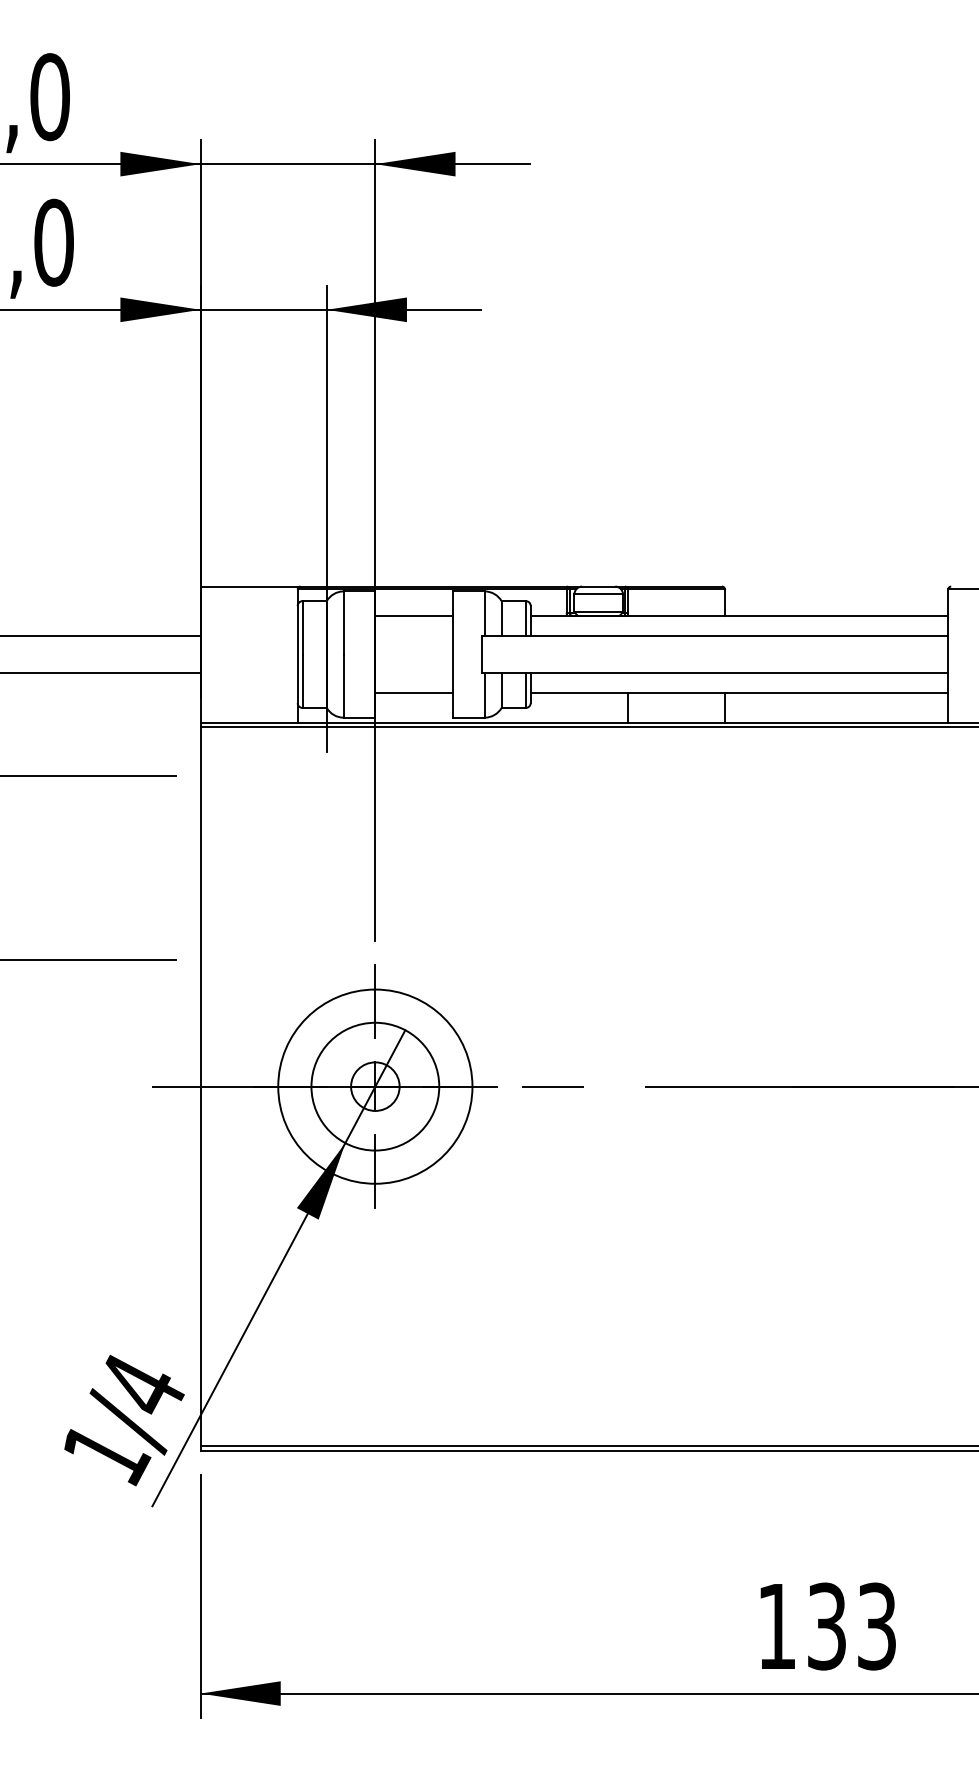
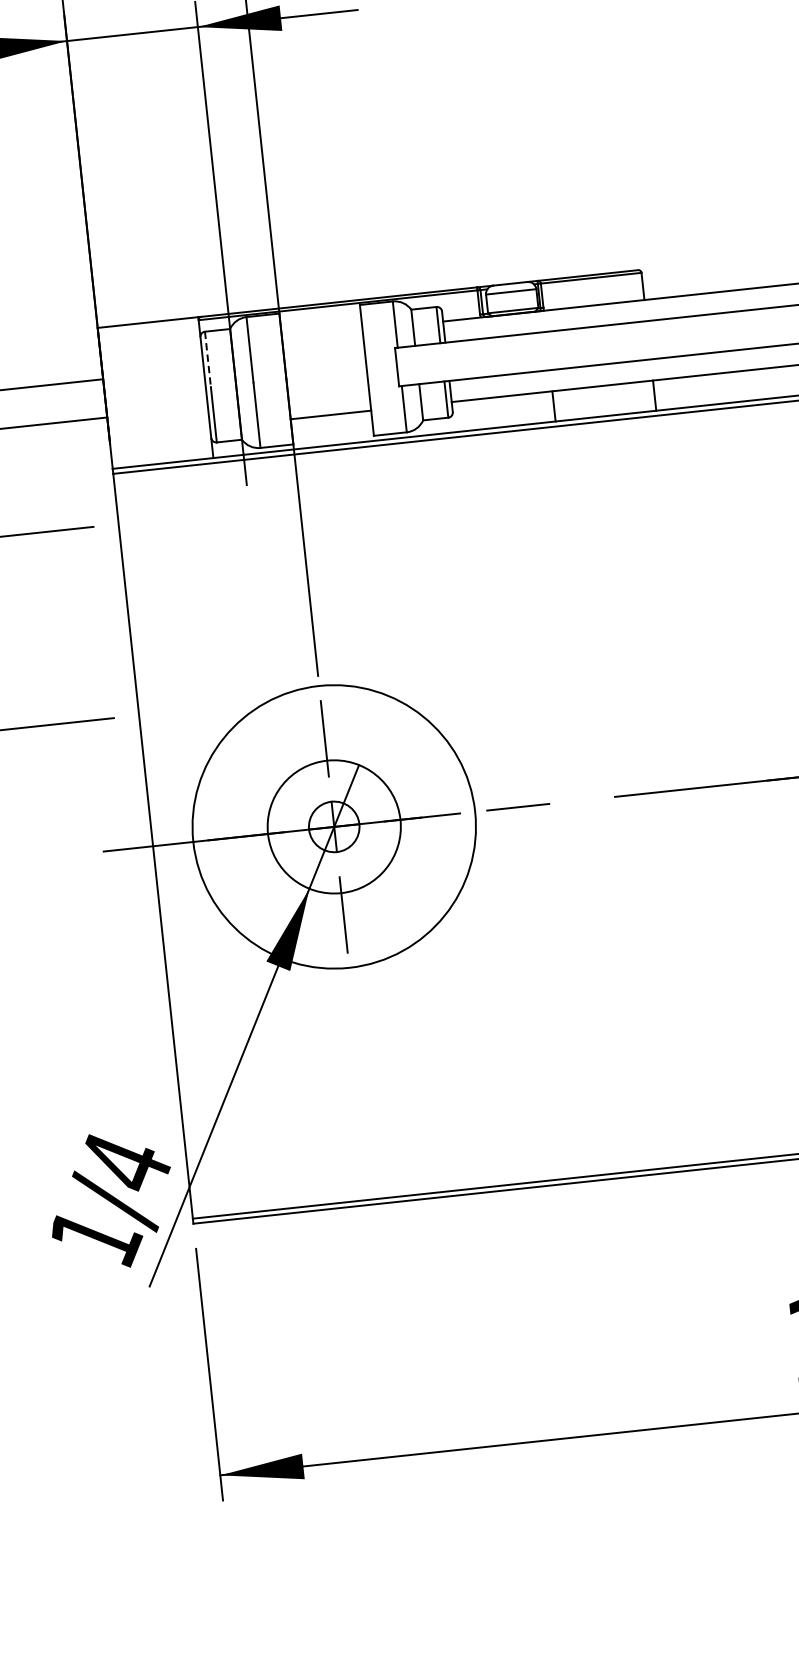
line: (414, 615) -> (322, 334), removed
line: (302, 627) -> (207, 359), solid -> dashed
circle: (375, 1086) -> (334, 826), size x1.4

